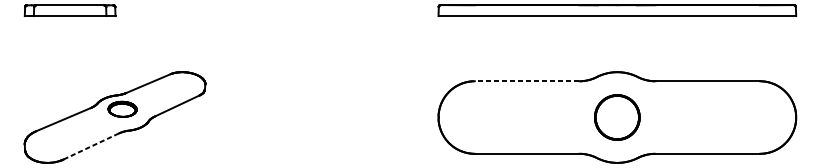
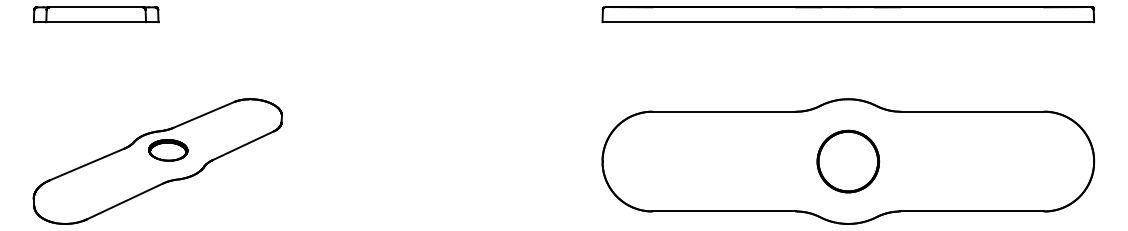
line: (527, 81) -> (724, 111), dashed -> solid
line: (90, 146) -> (124, 201), dashed -> solid

